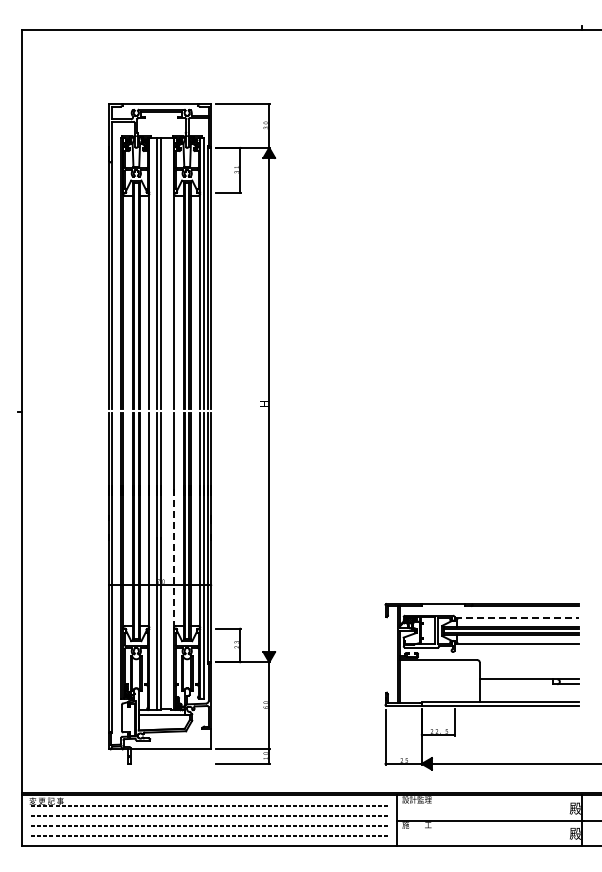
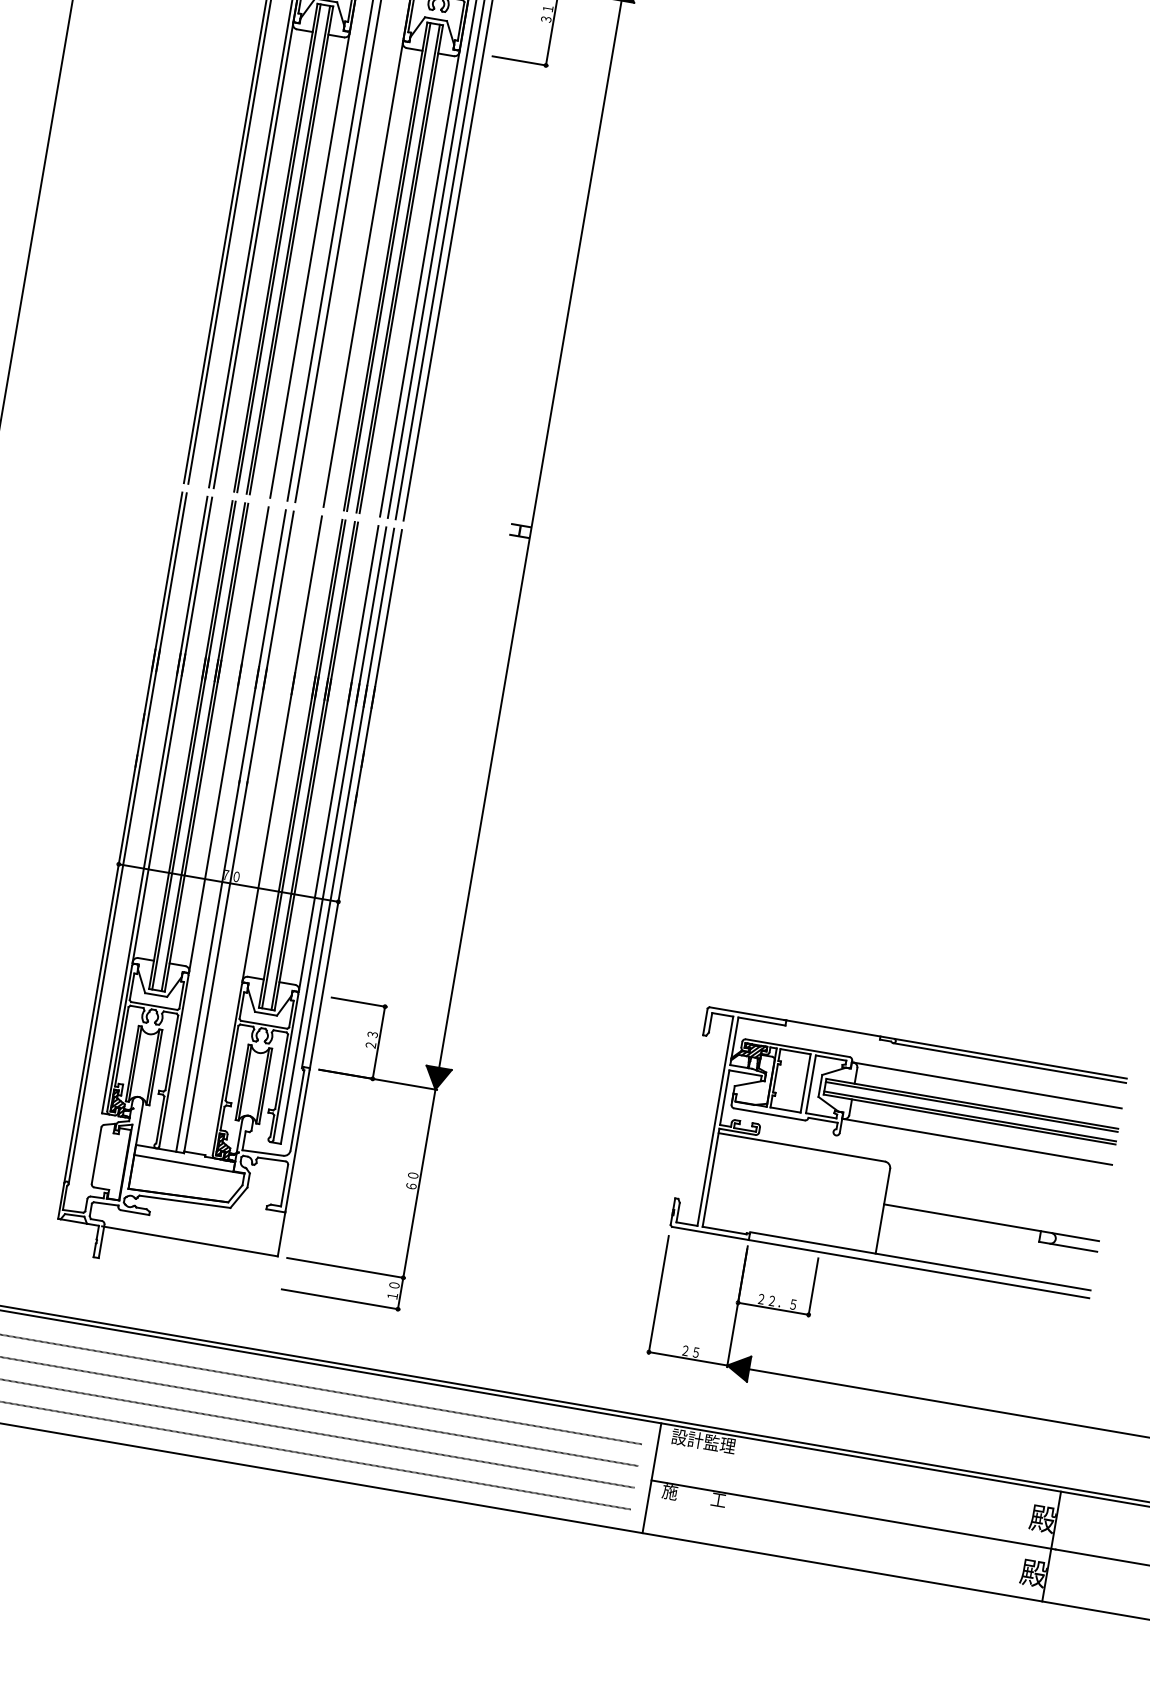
line: (174, 556) -> (269, 826), dashed -> solid
line: (517, 617) -> (988, 1084), dashed -> solid

